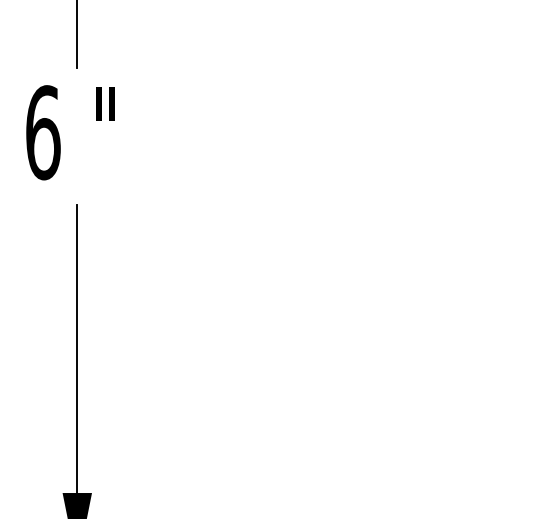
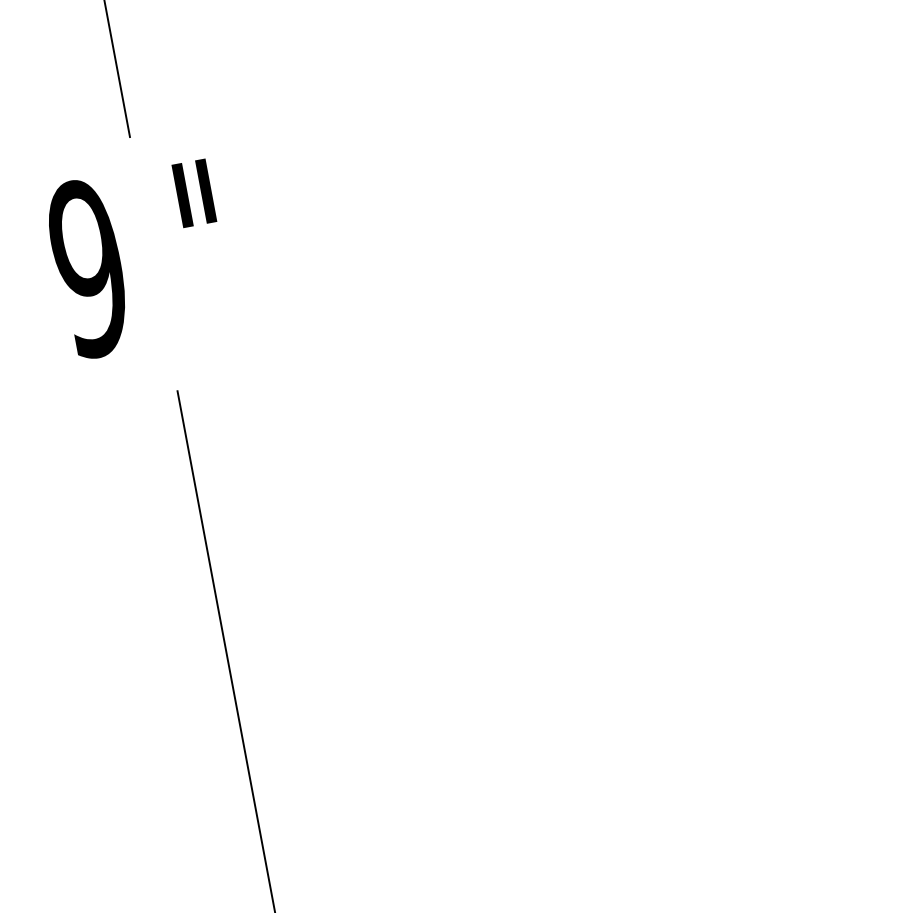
text: (42, 132) -> (87, 268), 6 -> 9

